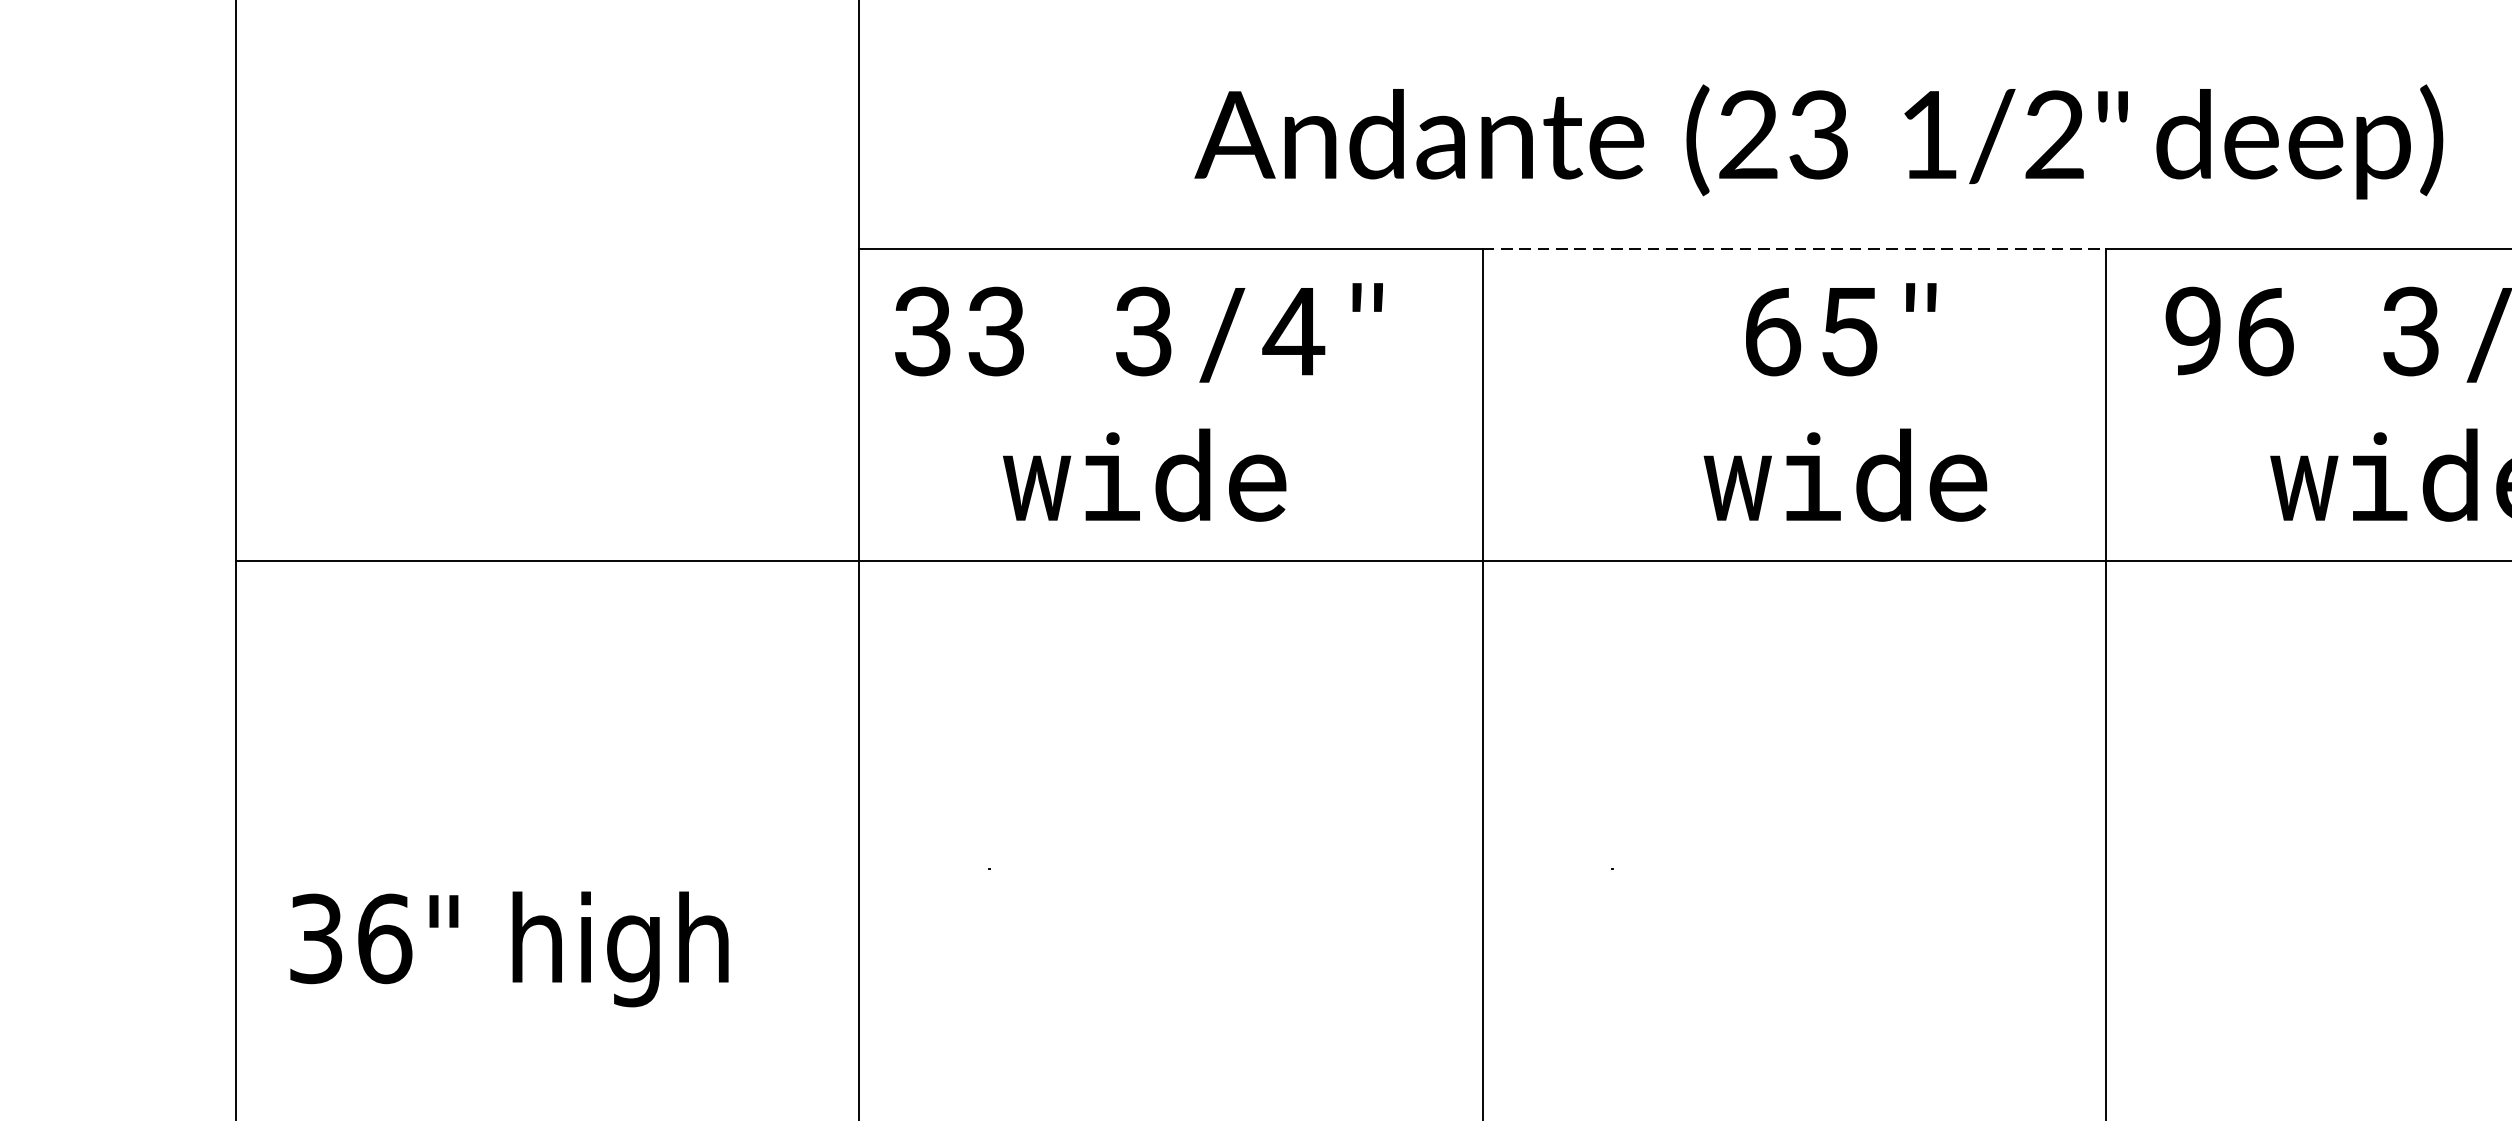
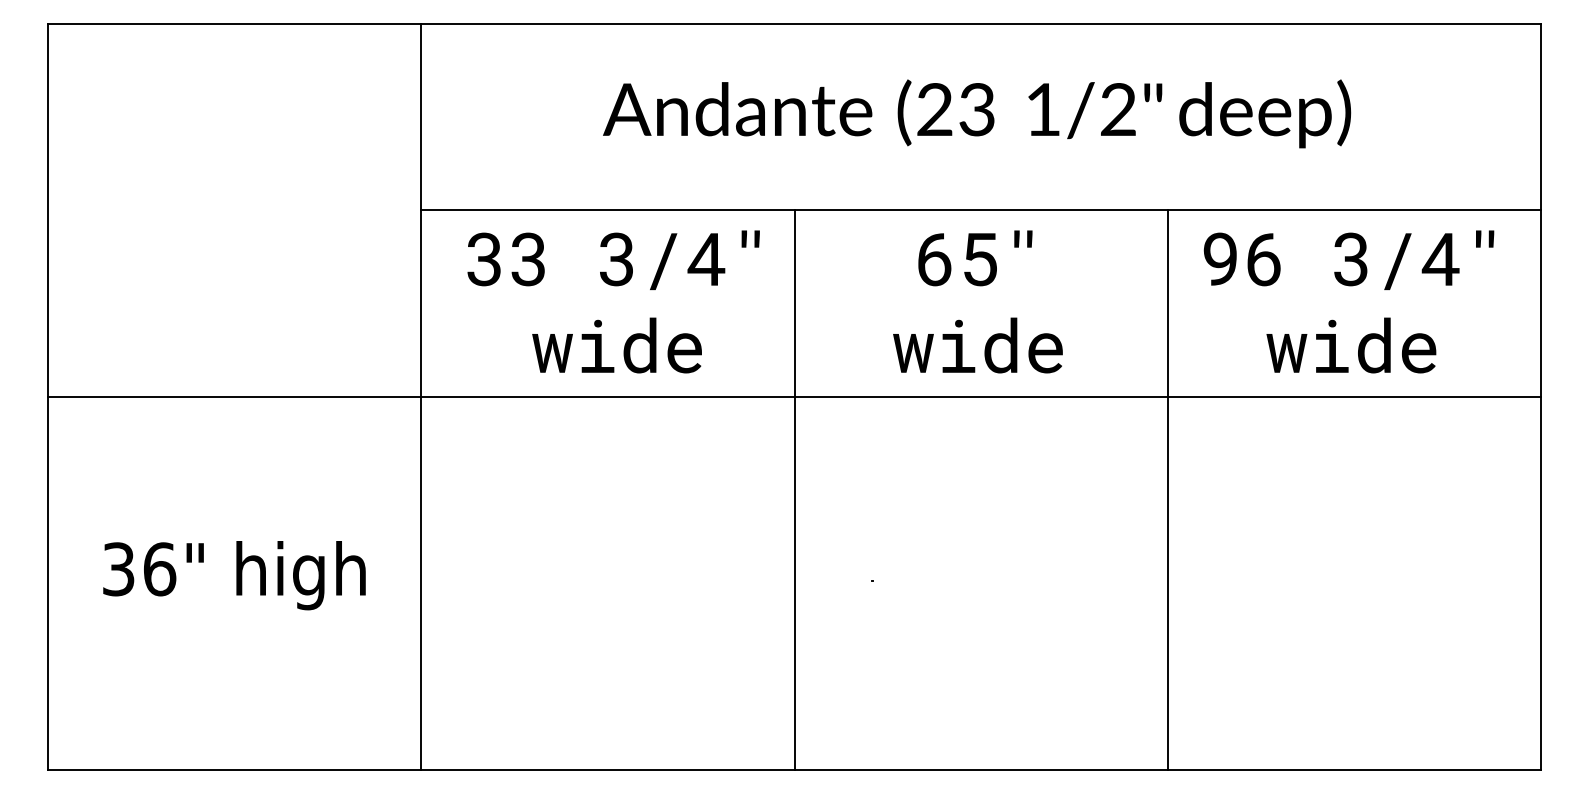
text: (1819, 141) -> (977, 113), moved
line: (1794, 249) -> (981, 210), dashed -> solid
text: (1138, 401) -> (613, 301), moved
text: (1844, 401) -> (977, 301), moved
text: (509, 949) -> (234, 575), moved

